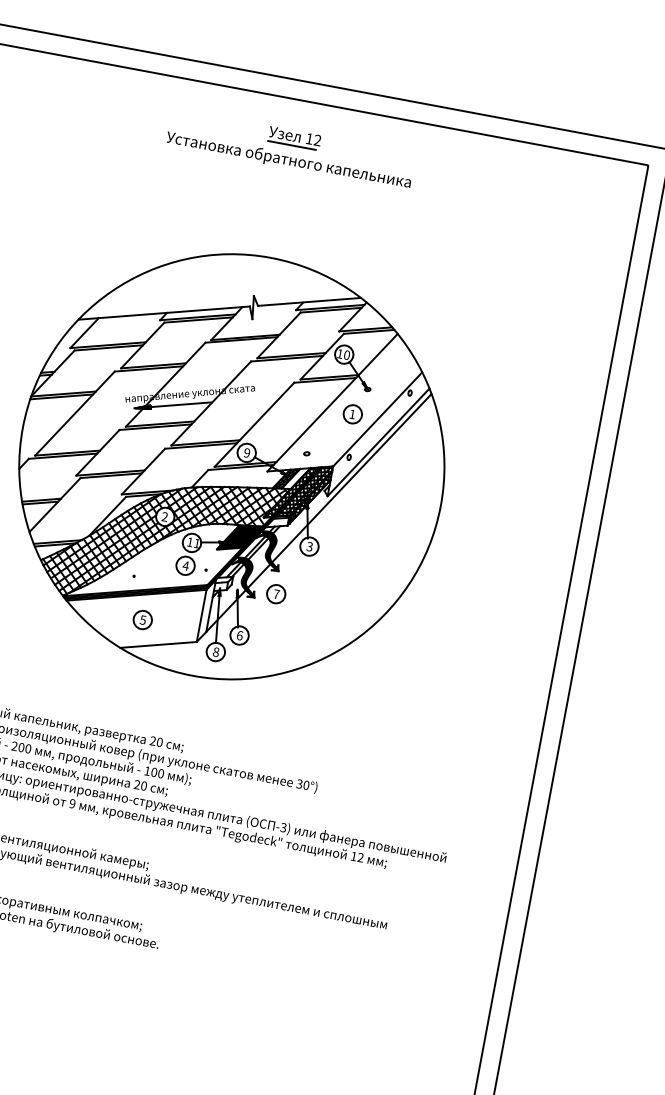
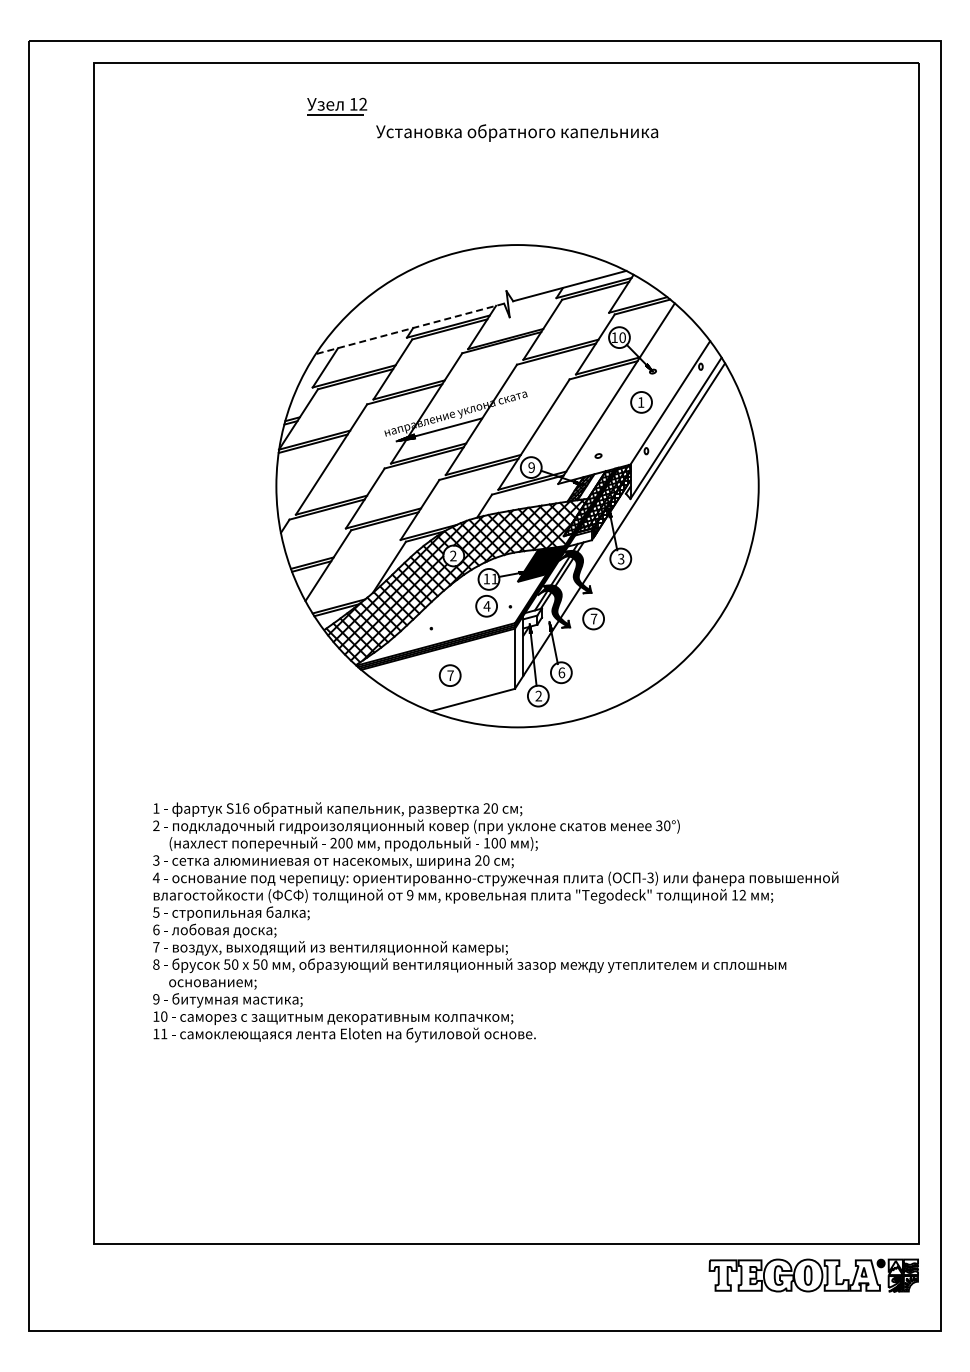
part: (295, 138) -> (337, 106), moved
line: (163, 312) -> (409, 328), solid -> dashed
text: (143, 619) -> (450, 675), 5 -> 7
text: (216, 651) -> (538, 695), 8 -> 2

